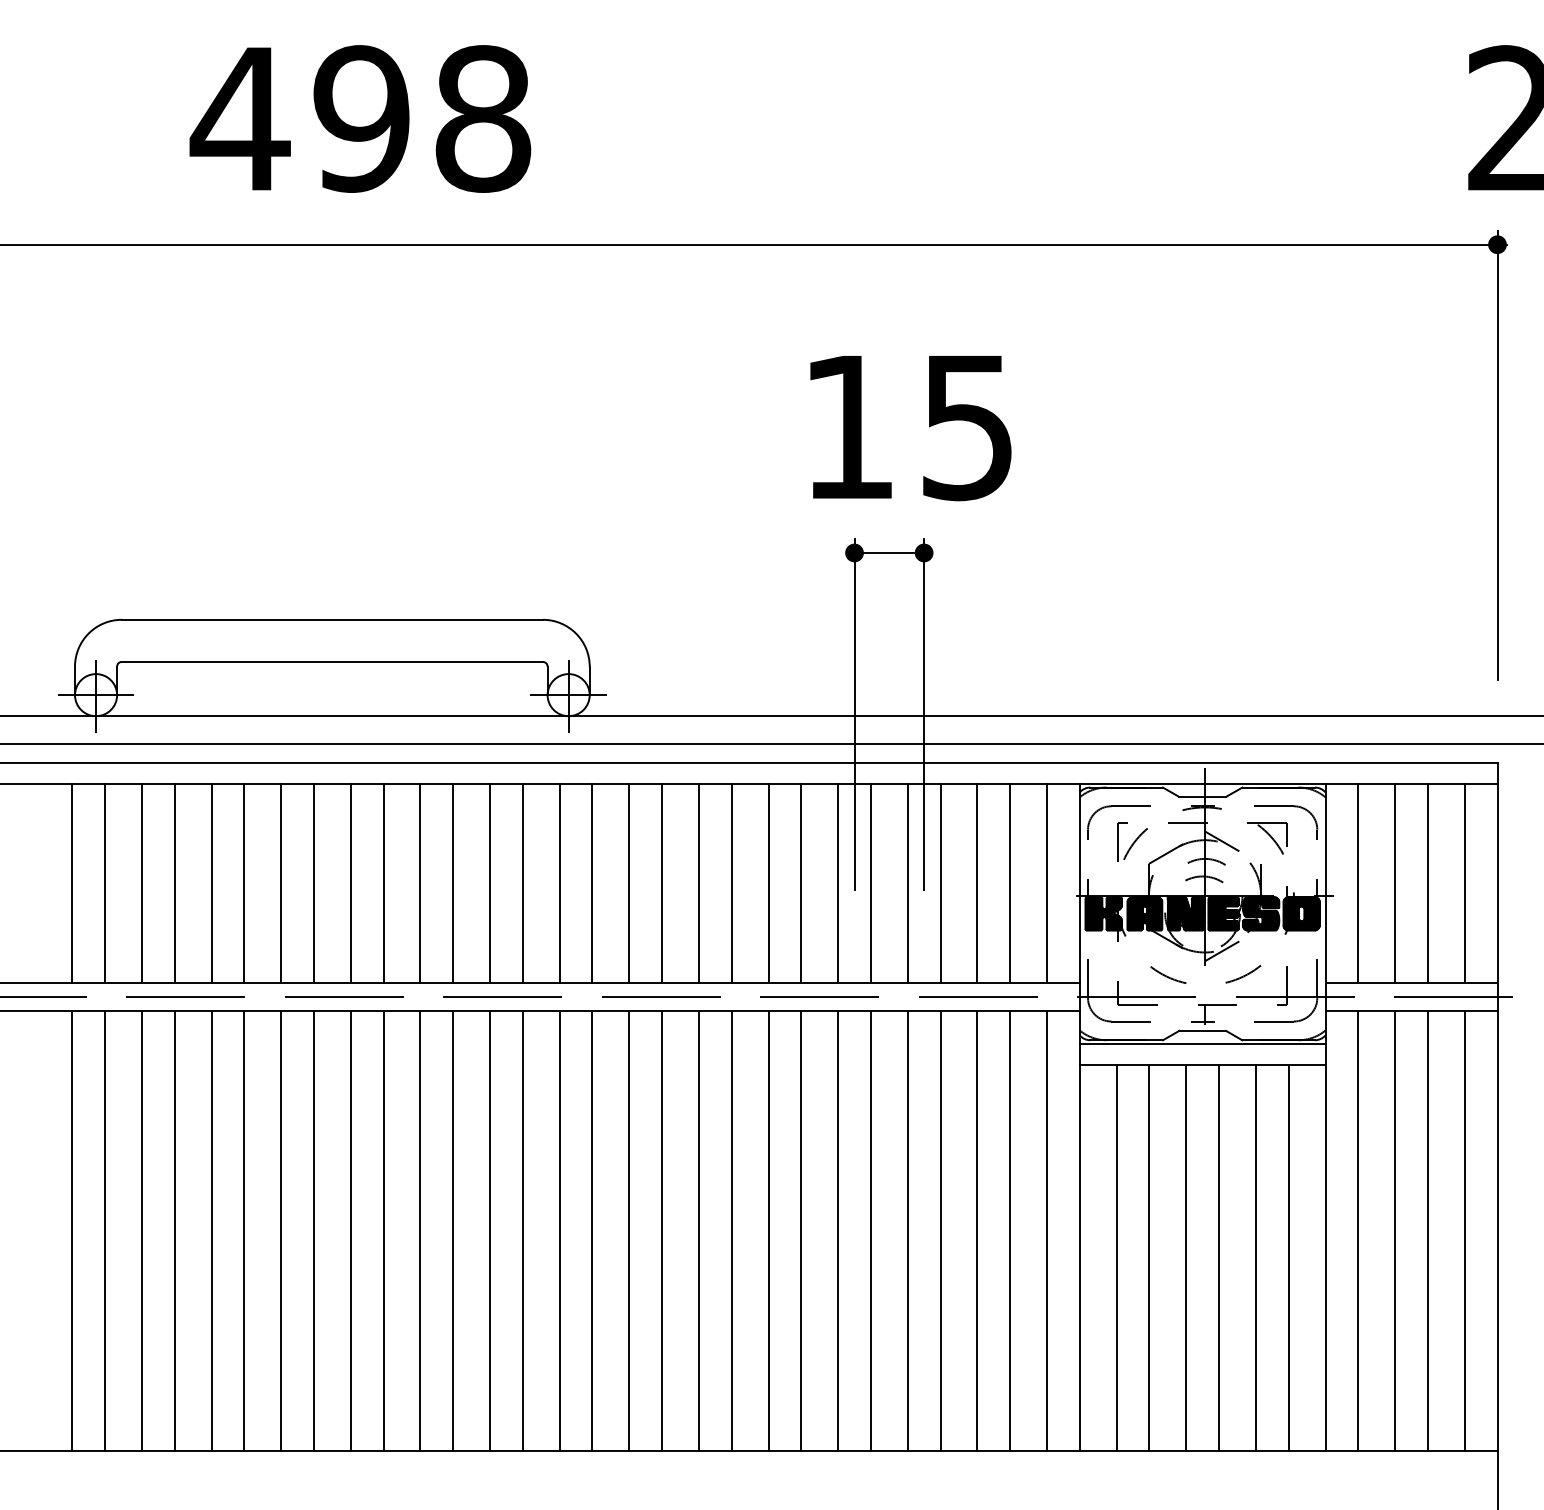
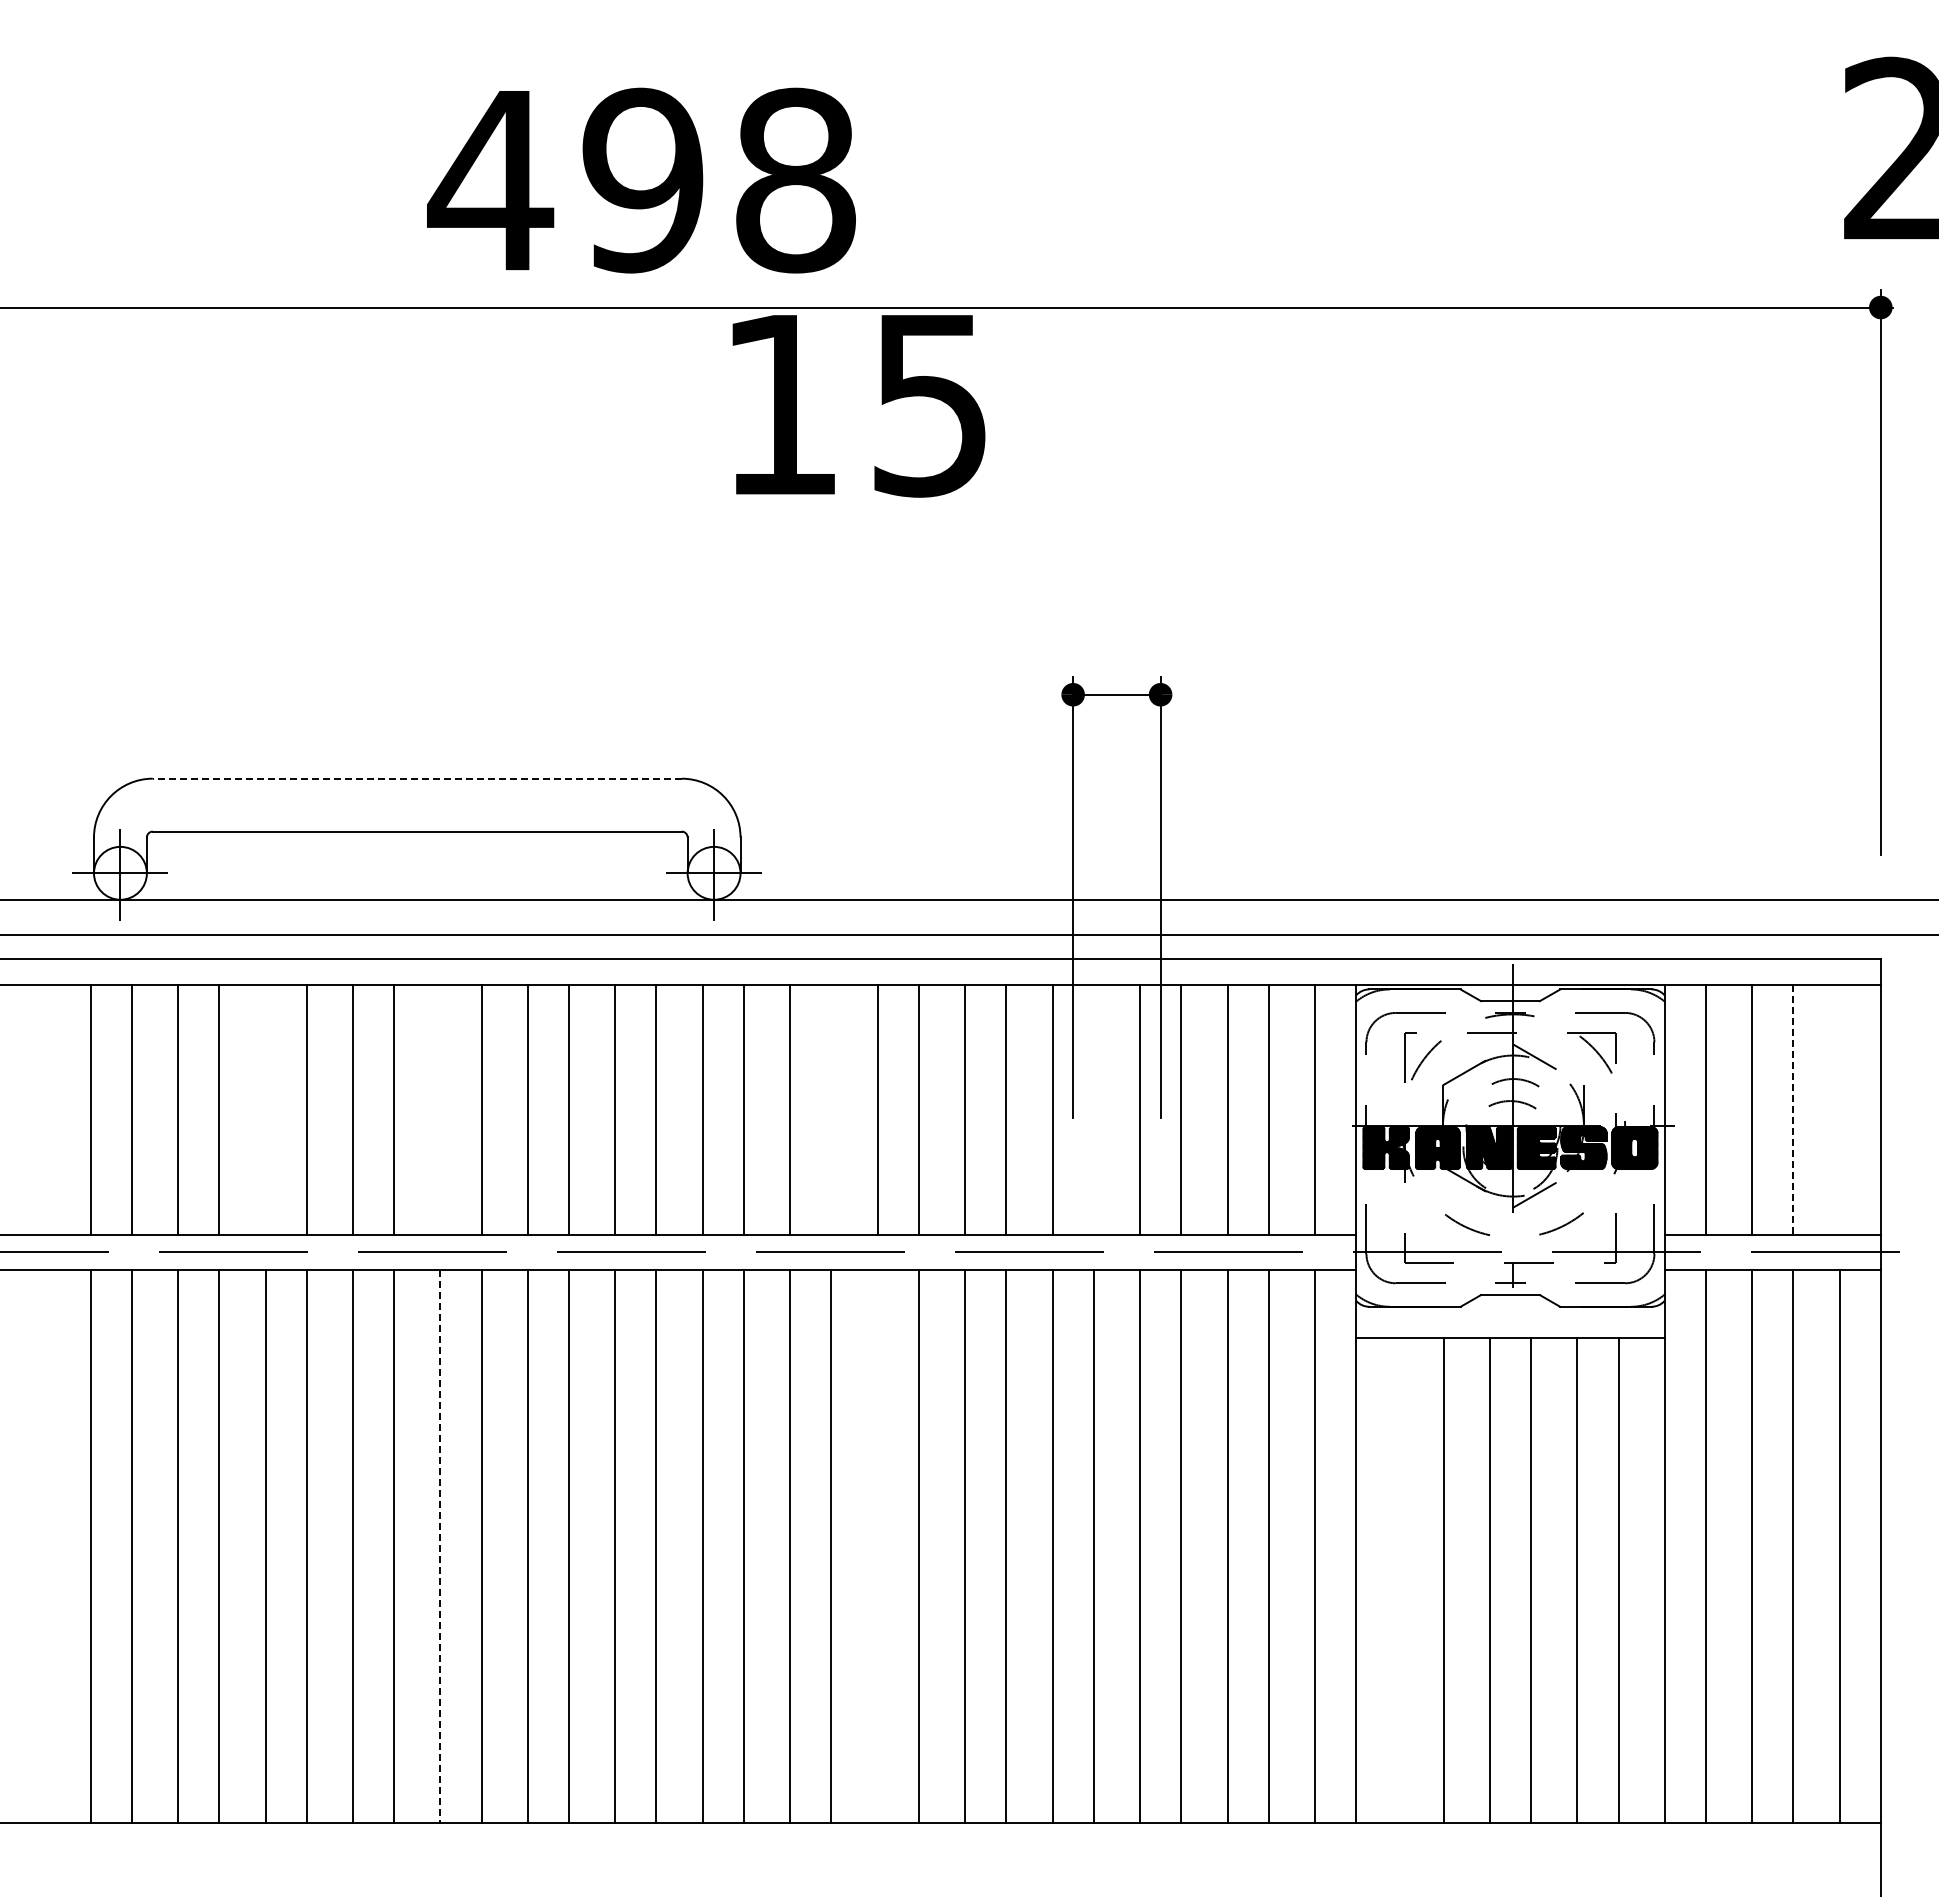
text: (360, 118) -> (641, 180), moved
text: (910, 428) -> (858, 406), moved
line: (331, 619) -> (416, 778), solid -> dashed
line: (211, 883) -> (265, 1109), removed
line: (350, 883) -> (440, 1109), removed
line: (662, 883) -> (831, 1109), removed
line: (870, 883) -> (1093, 1109), removed
line: (1427, 883) -> (1793, 1109), solid -> dashed
line: (1464, 883) -> (1839, 1109), removed
line: (1202, 1043) -> (1510, 1311), removed
line: (350, 1231) -> (440, 1546), solid -> dashed
line: (698, 1231) -> (877, 1546), removed
line: (1116, 1257) -> (1402, 1579), removed

